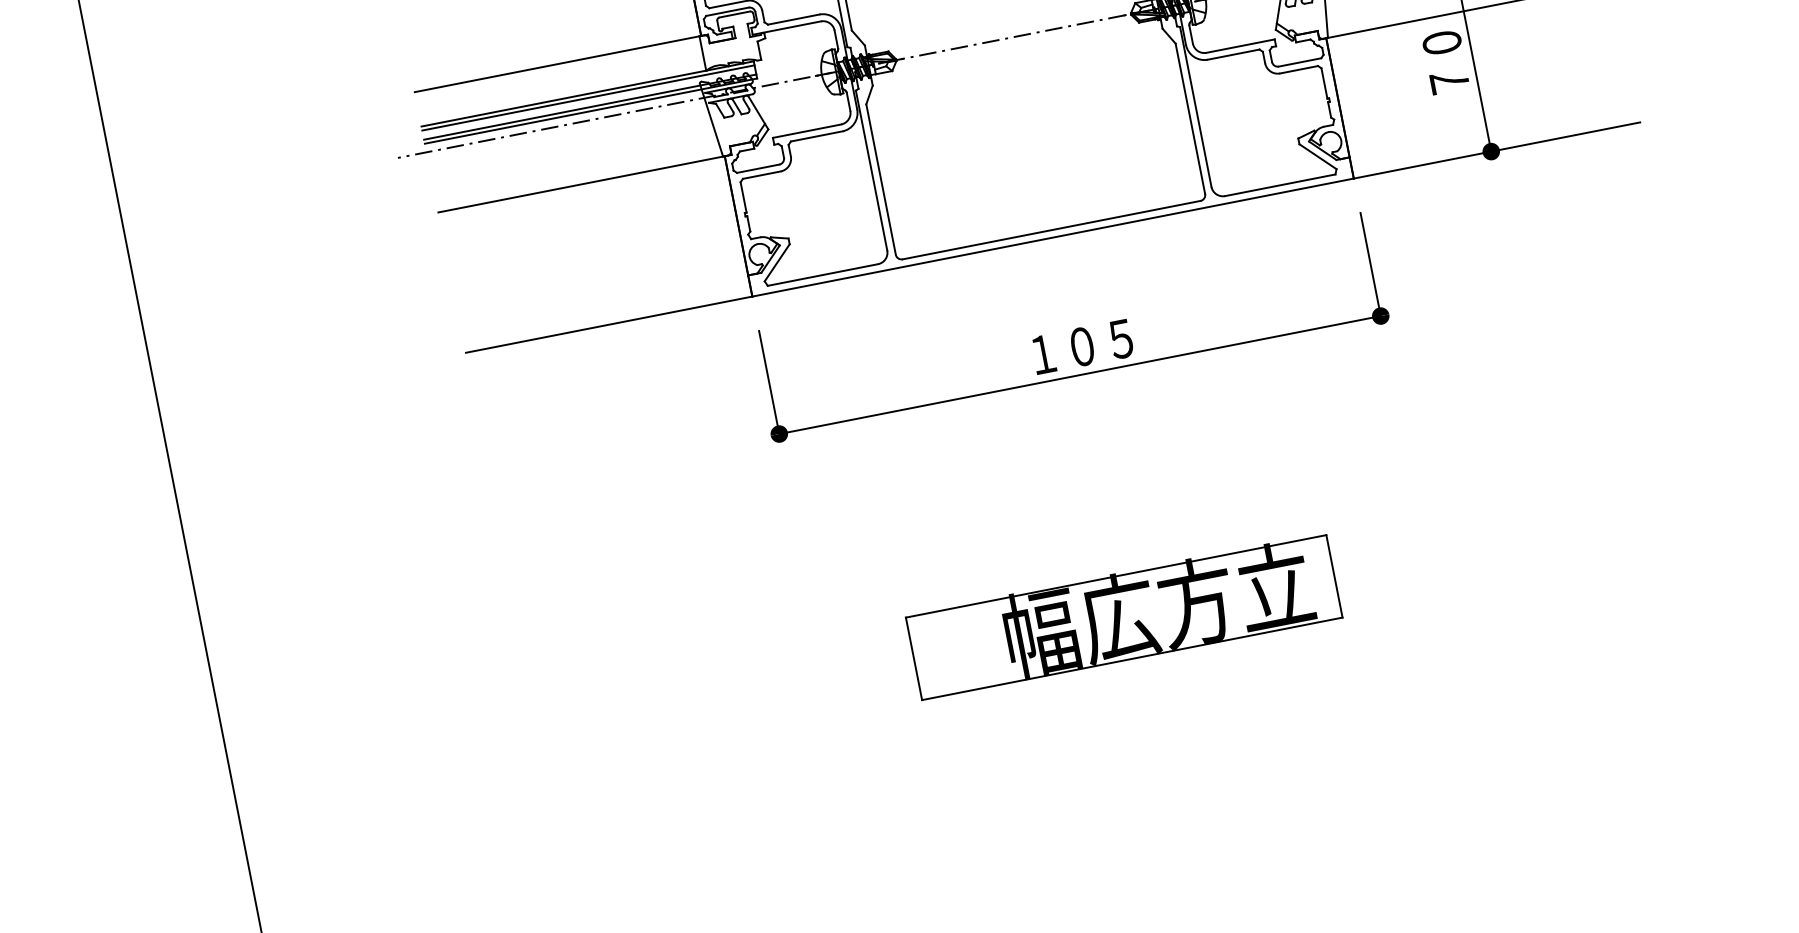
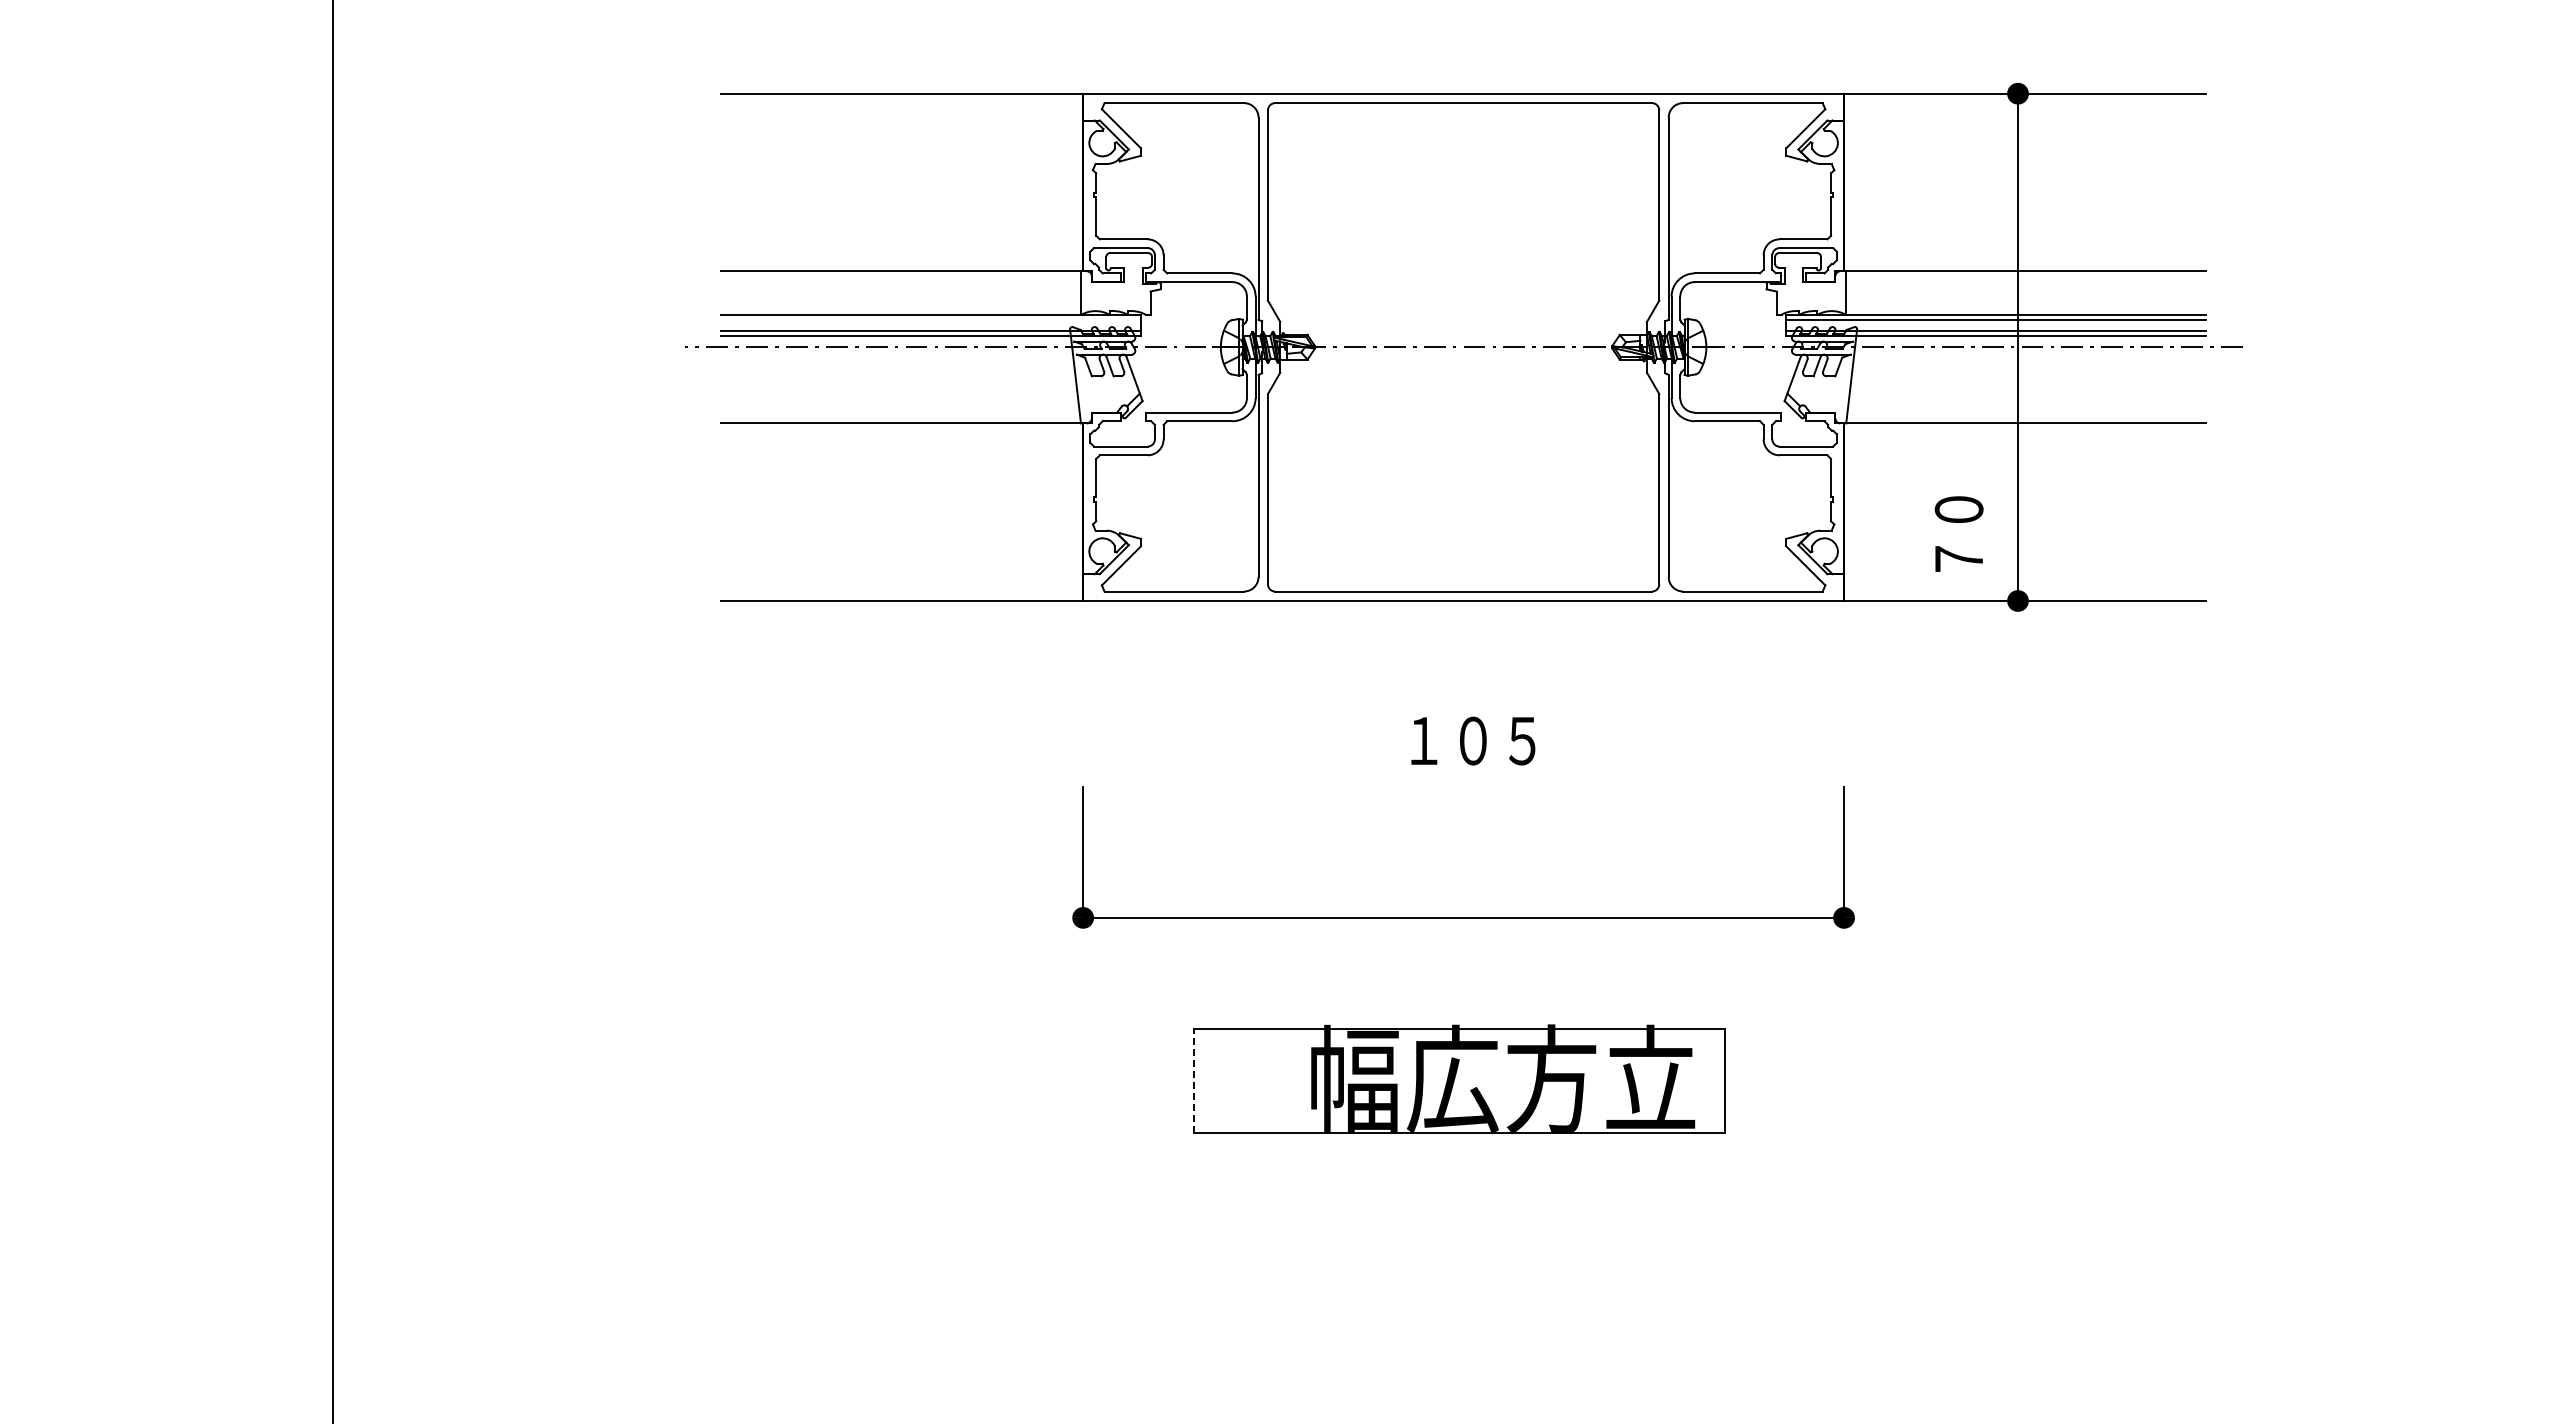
text: (1445, 61) -> (1958, 533), moved
line: (588, 97) -> (930, 319), removed
part: (1079, 374) -> (1463, 917), moved
line: (913, 658) -> (1193, 1080), solid -> dashed

